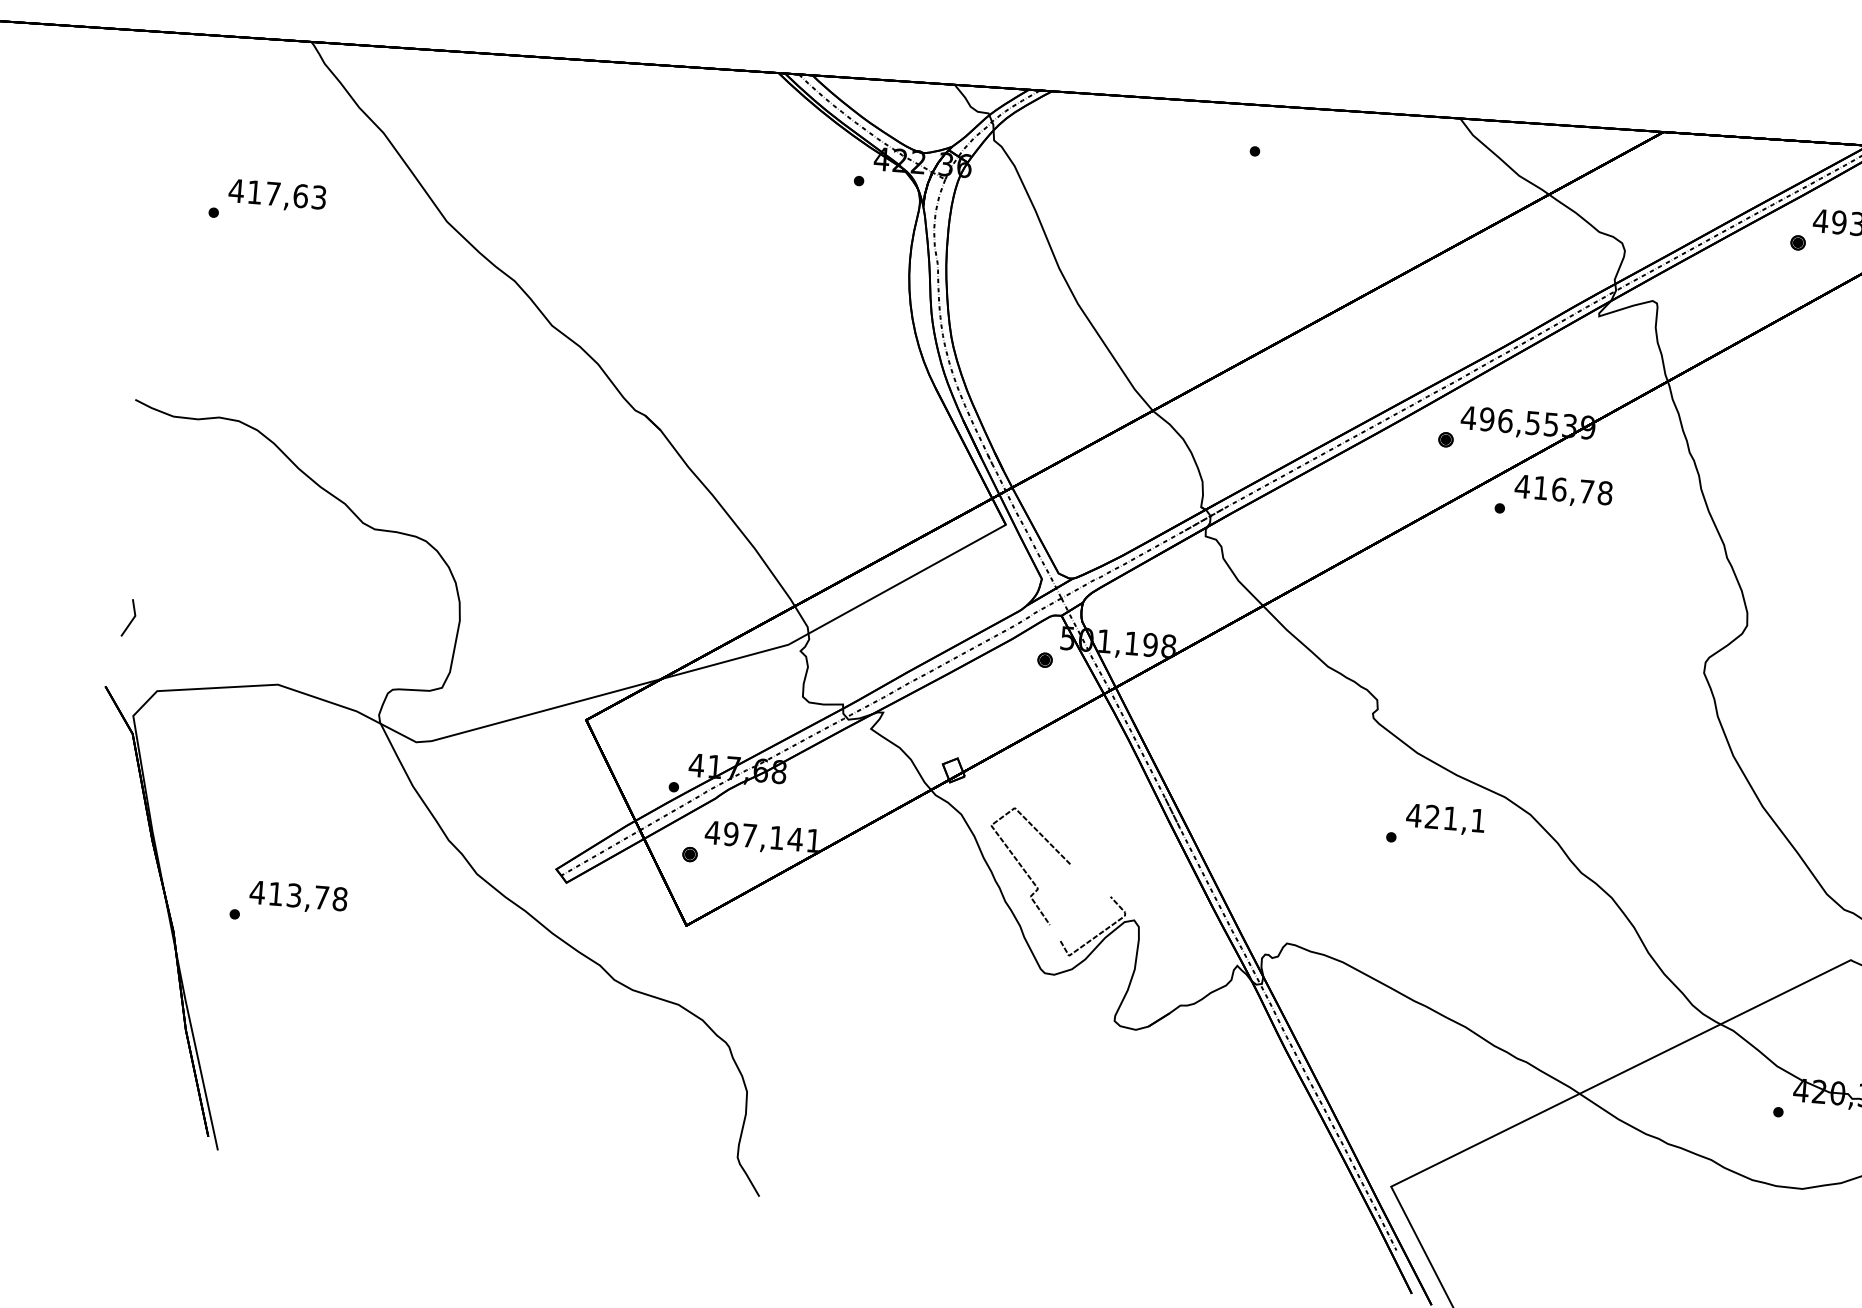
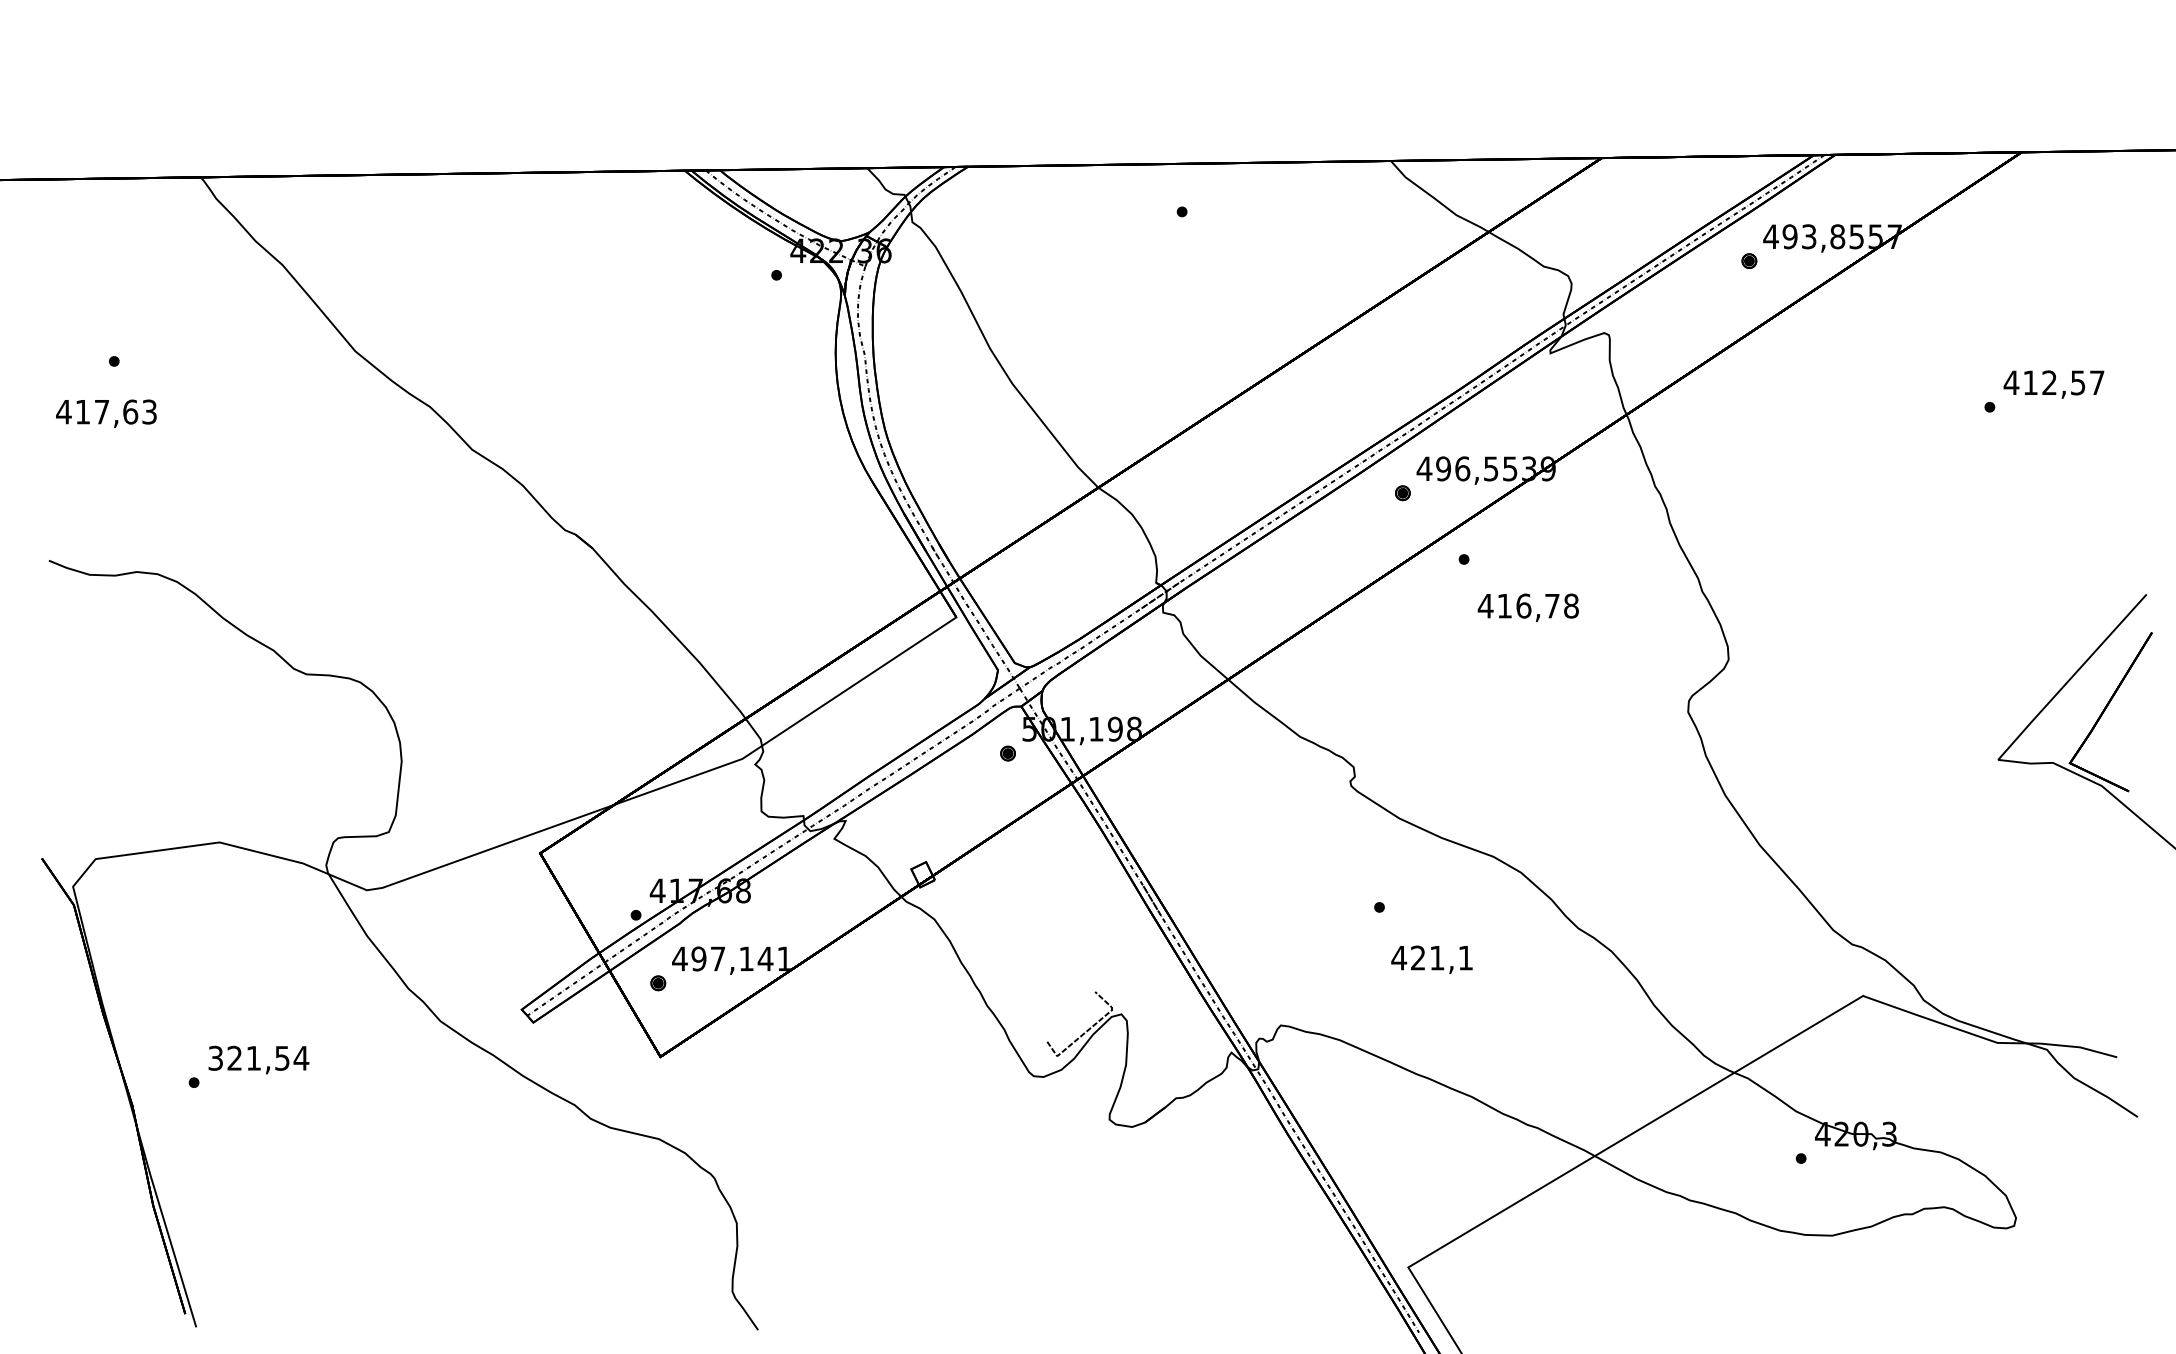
text: (277, 195) -> (106, 413), moved
text: (1562, 491) -> (1527, 607), moved
line: (131, 619) -> (63, 787), removed
text: (1445, 819) -> (1431, 959), moved
curve: (1024, 869) -> (1004, 970), removed
text: (298, 895) -> (258, 1057), 413,78 -> 321,54

